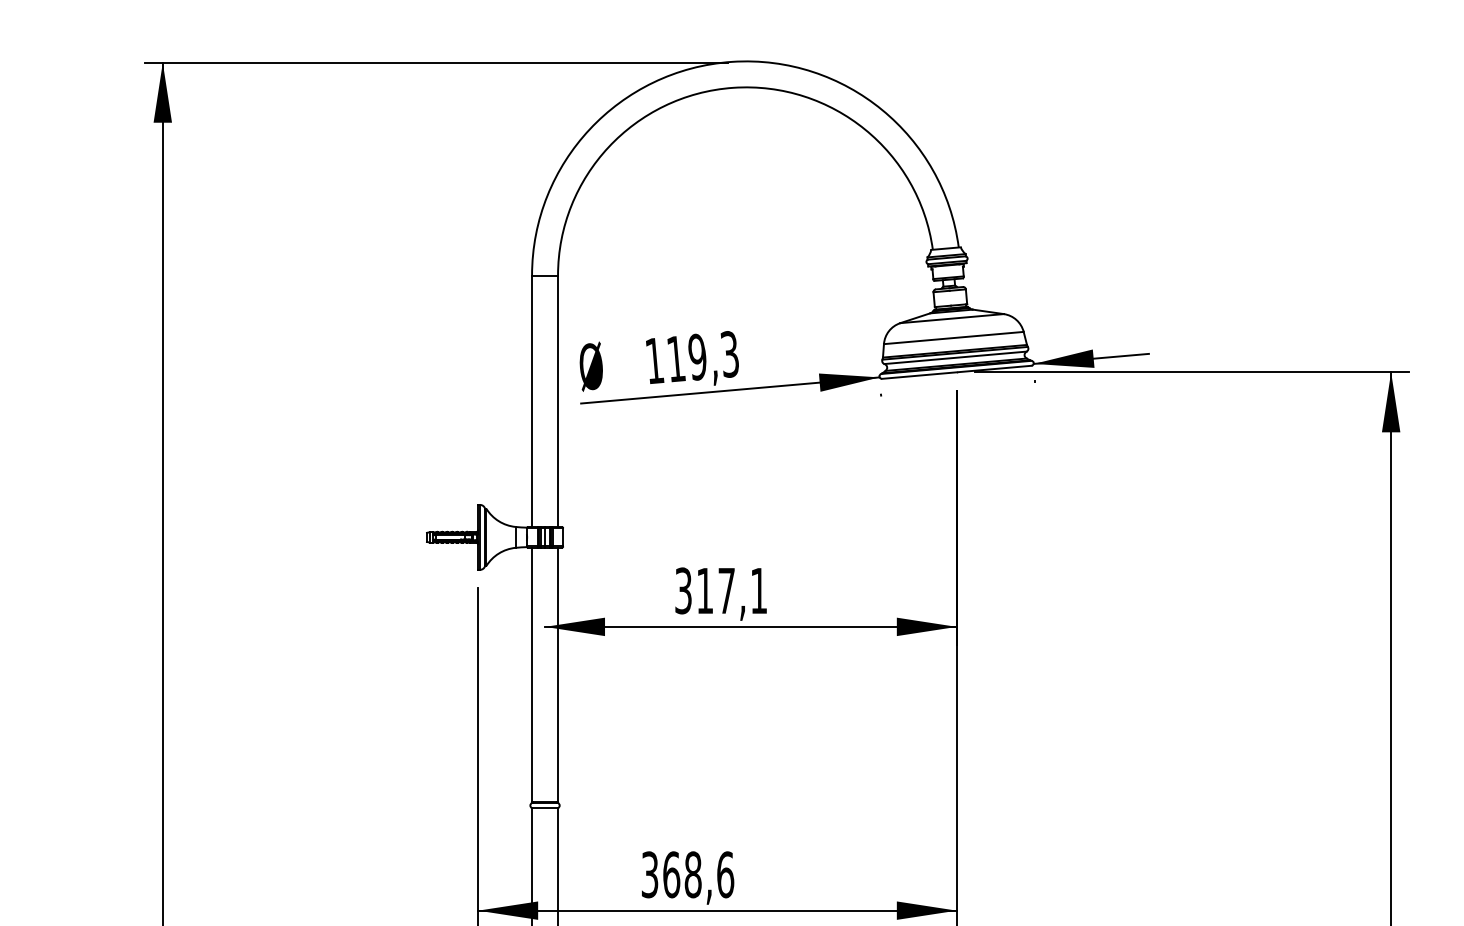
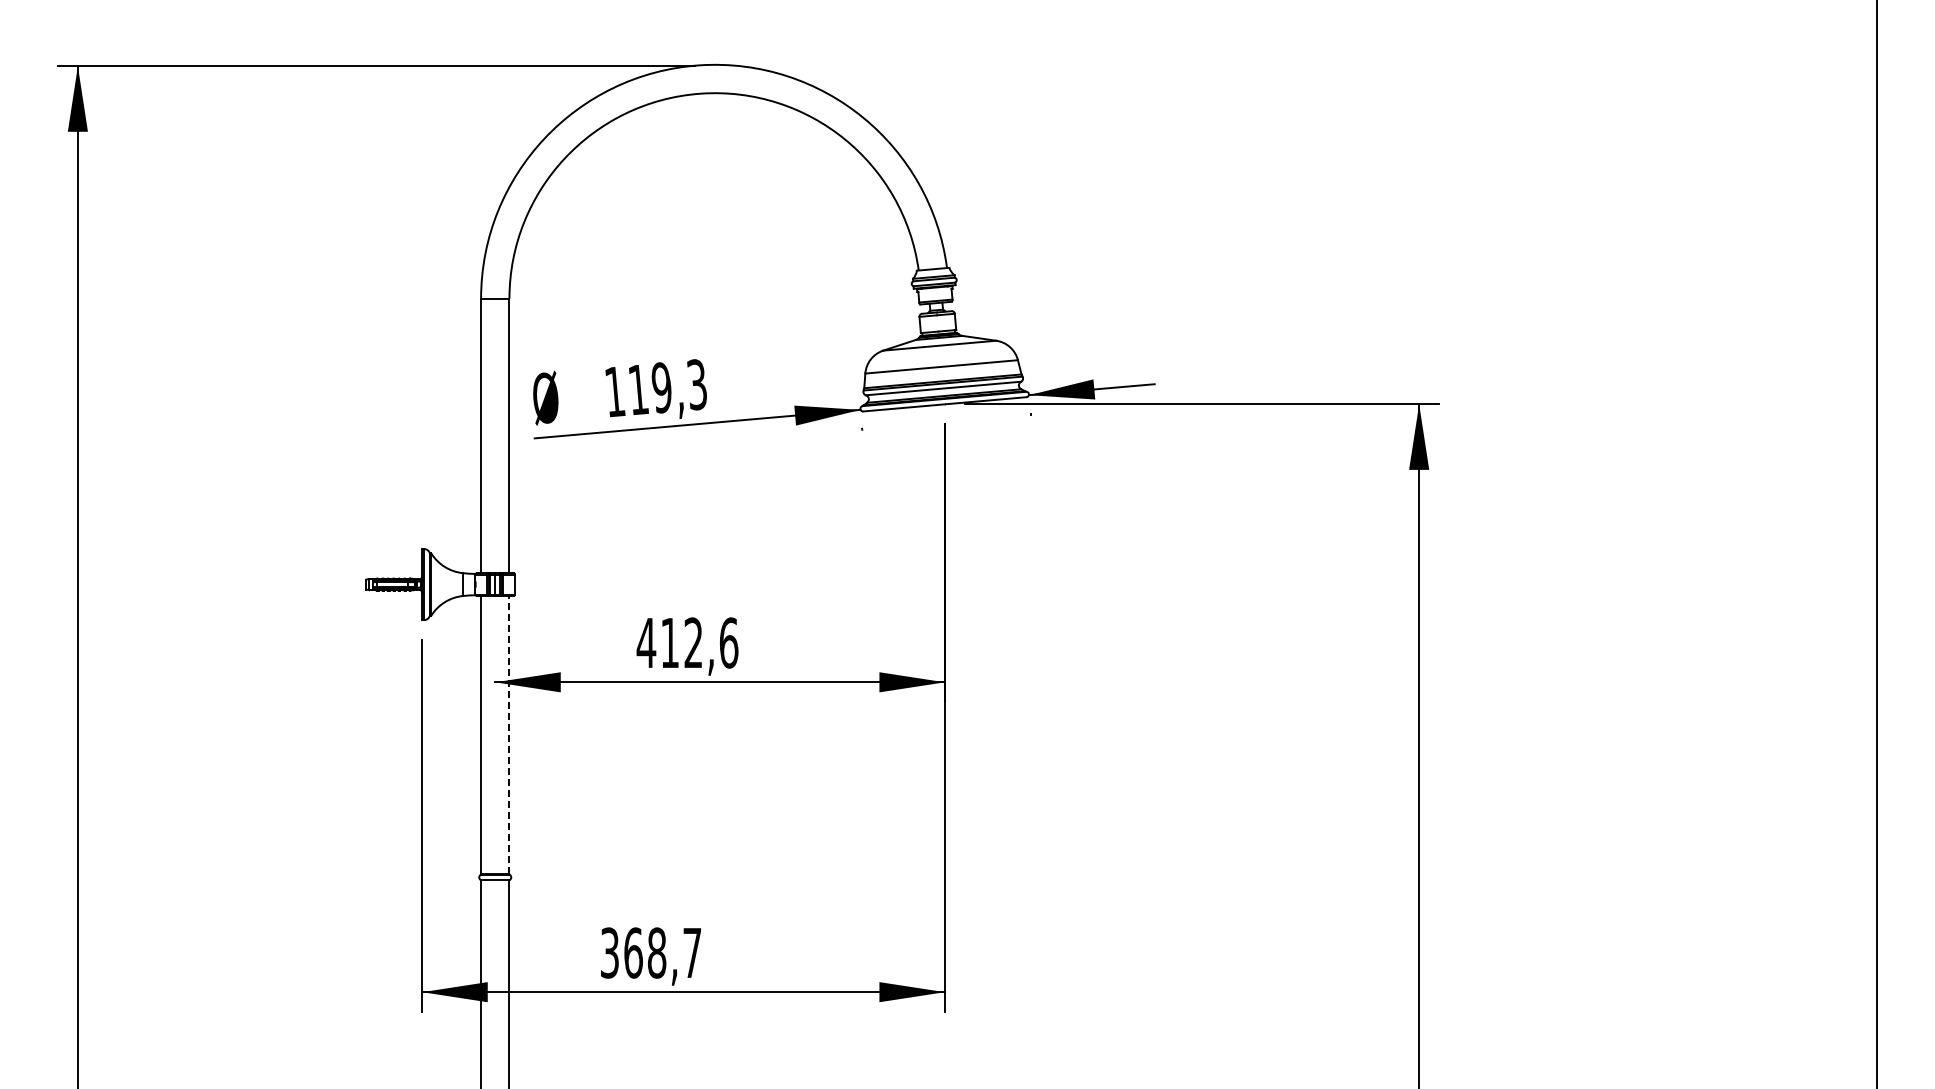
text: (721, 590) -> (687, 642), 317,1 -> 412,6
line: (558, 674) -> (509, 734), solid -> dashed
text: (725, 874) -> (692, 952), 368,6 -> 368,7

